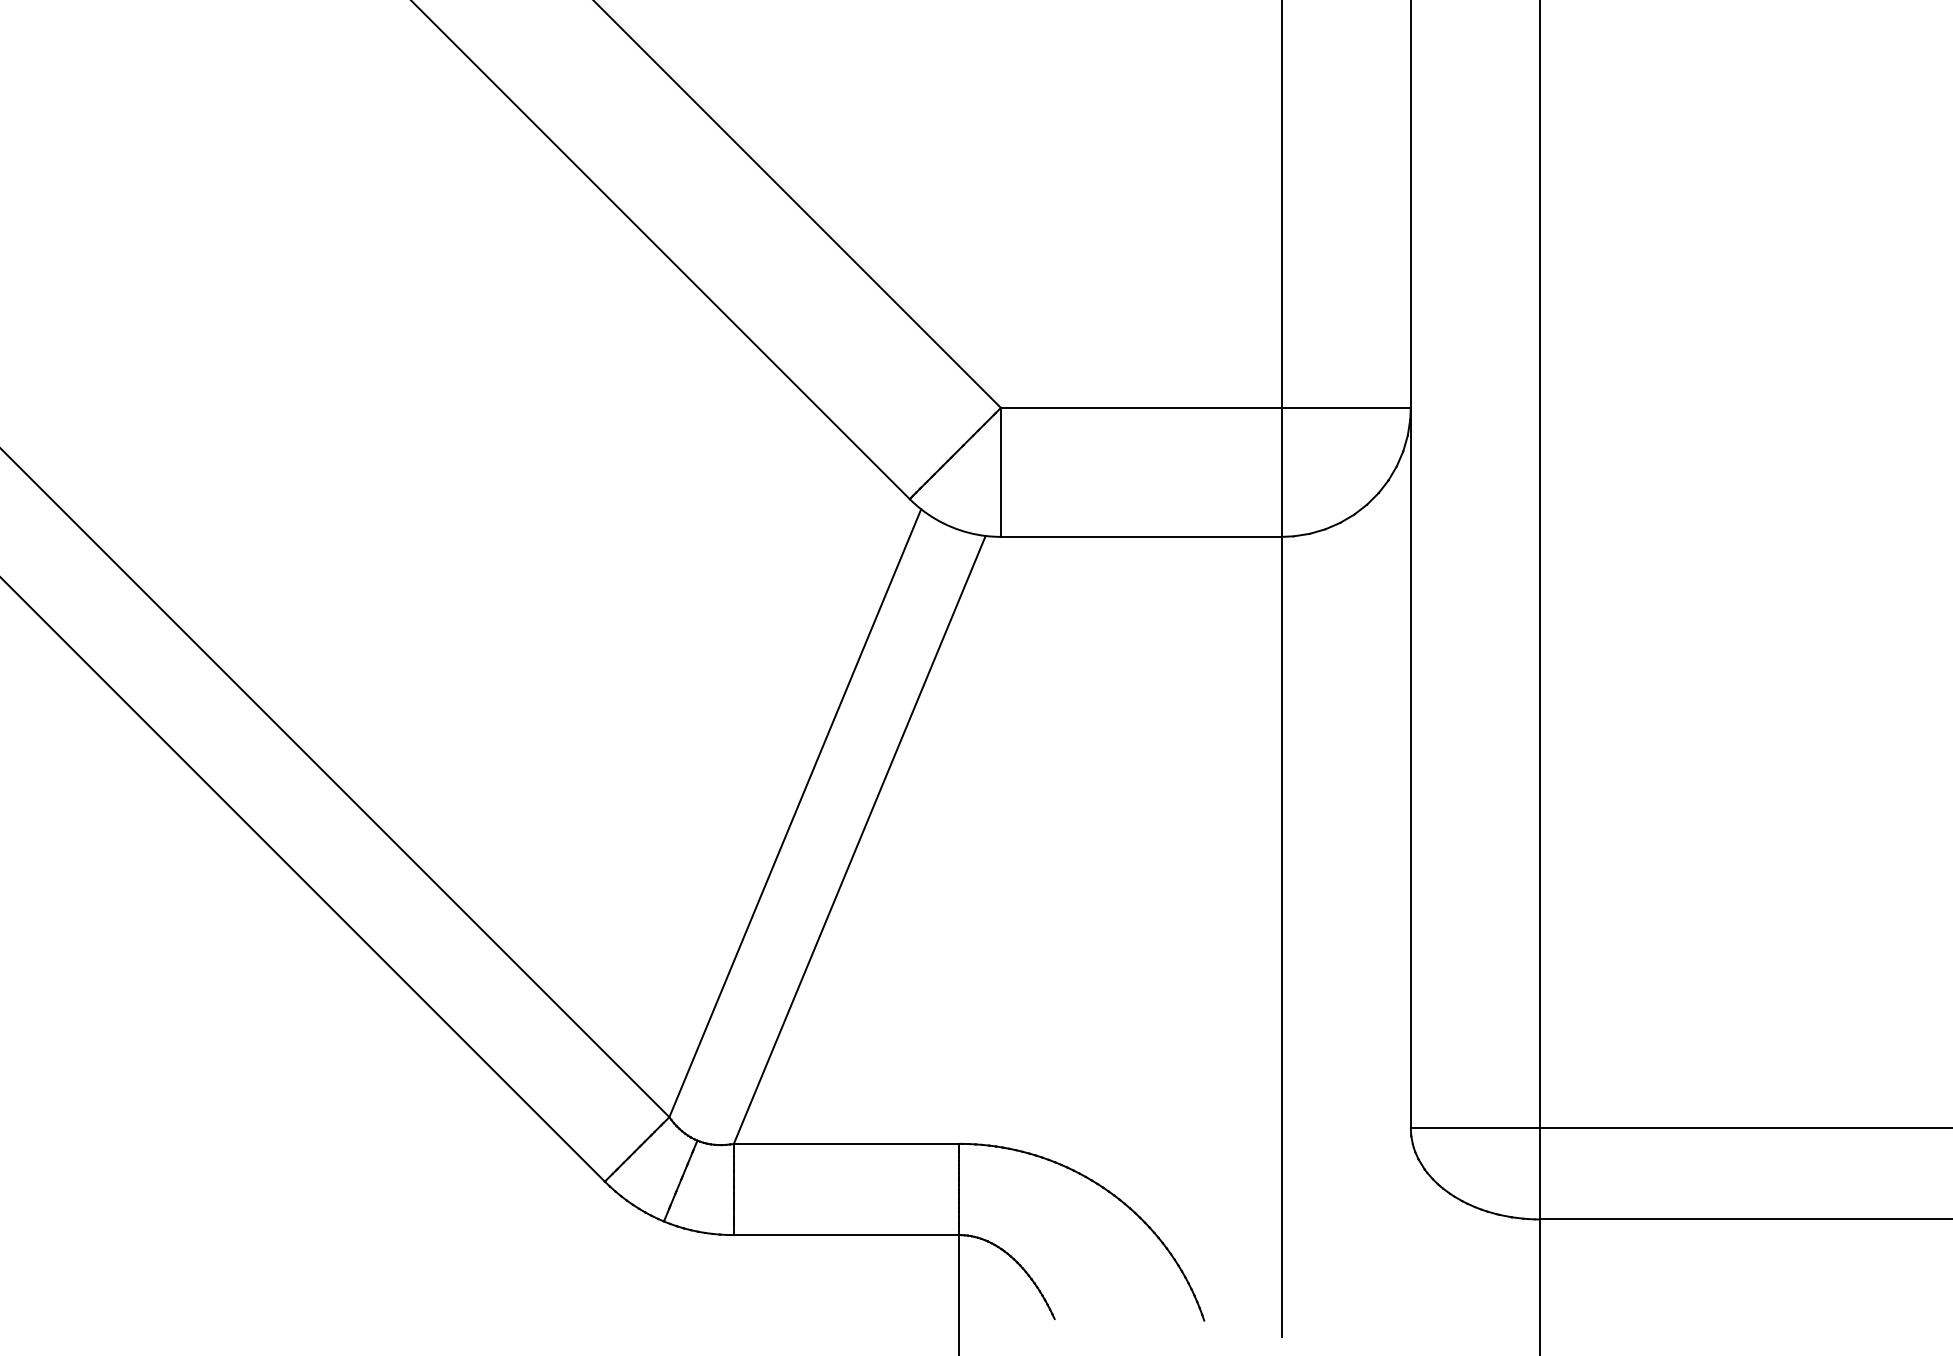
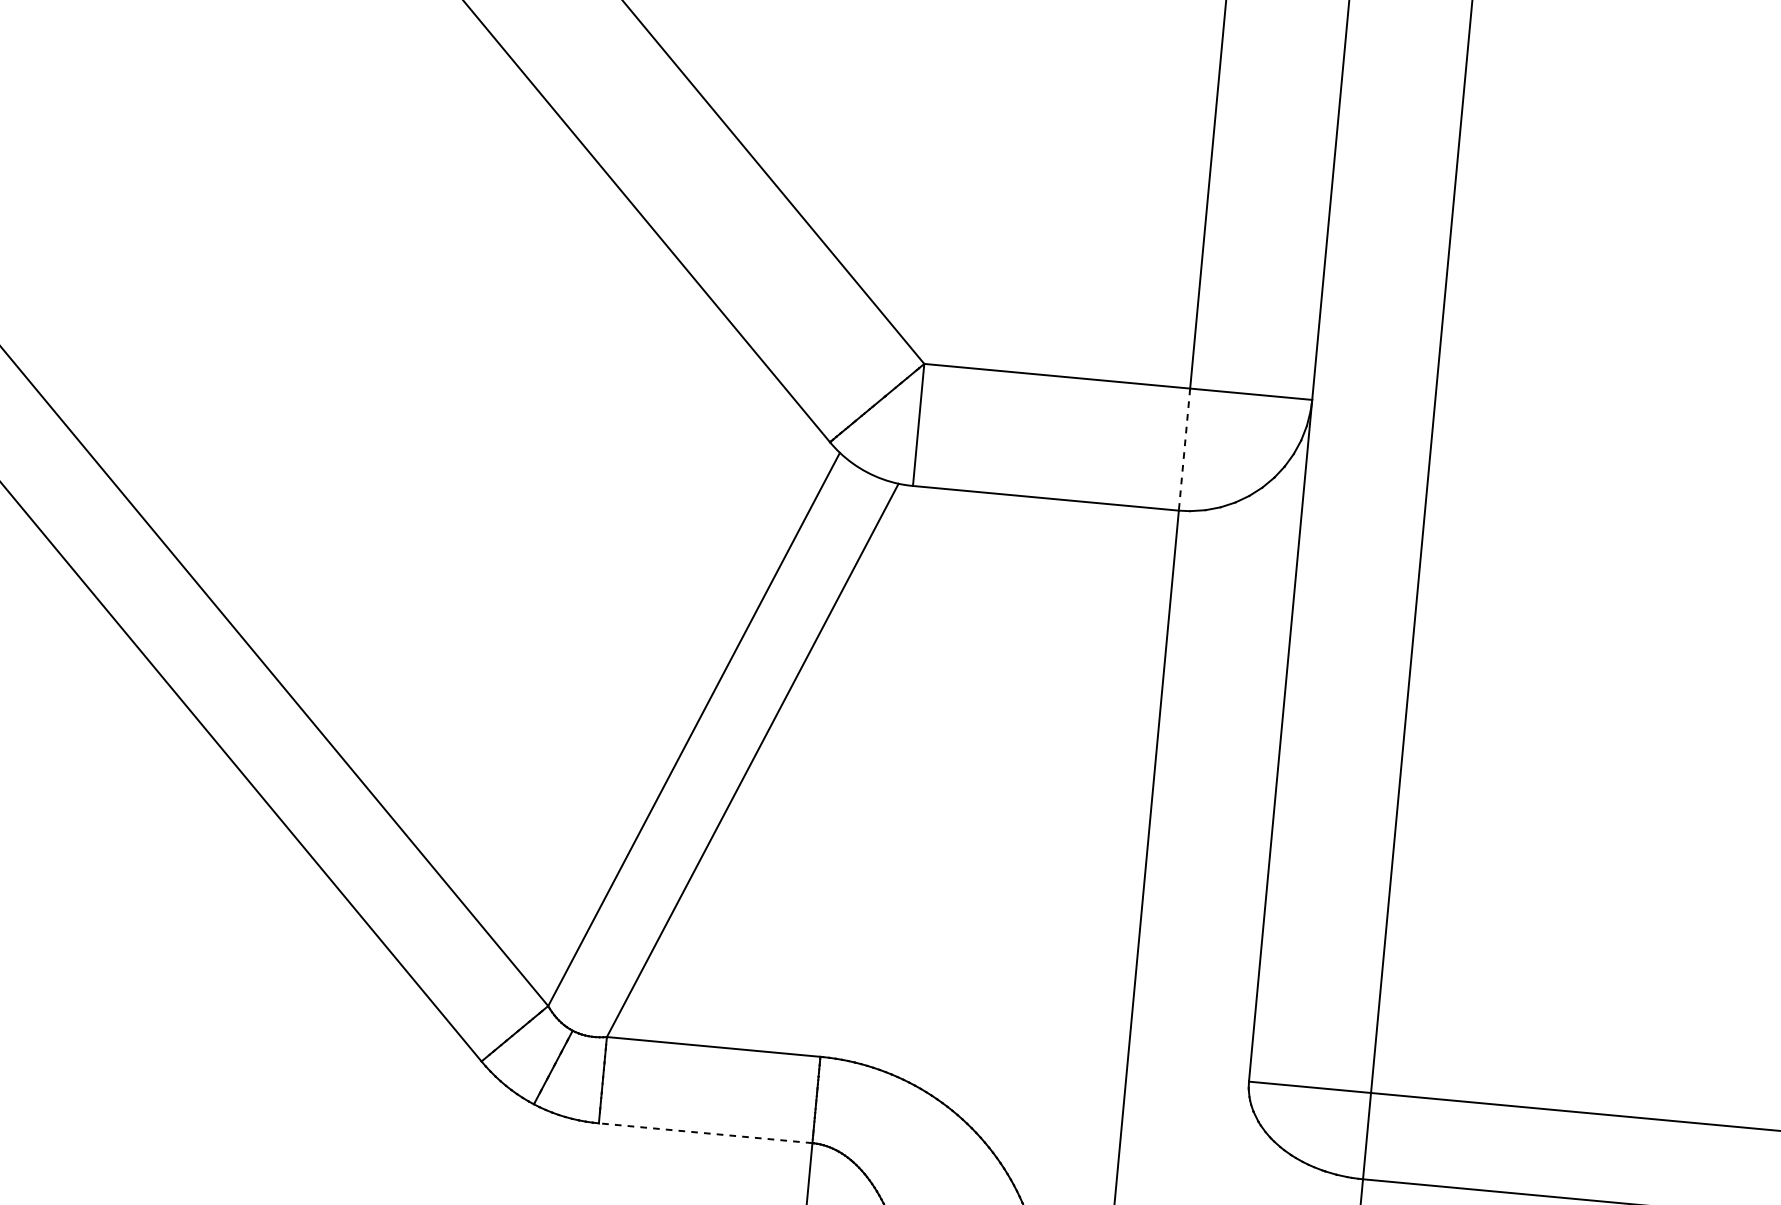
line: (1281, 472) -> (1184, 449), solid -> dashed
line: (846, 1235) -> (705, 1133), solid -> dashed

